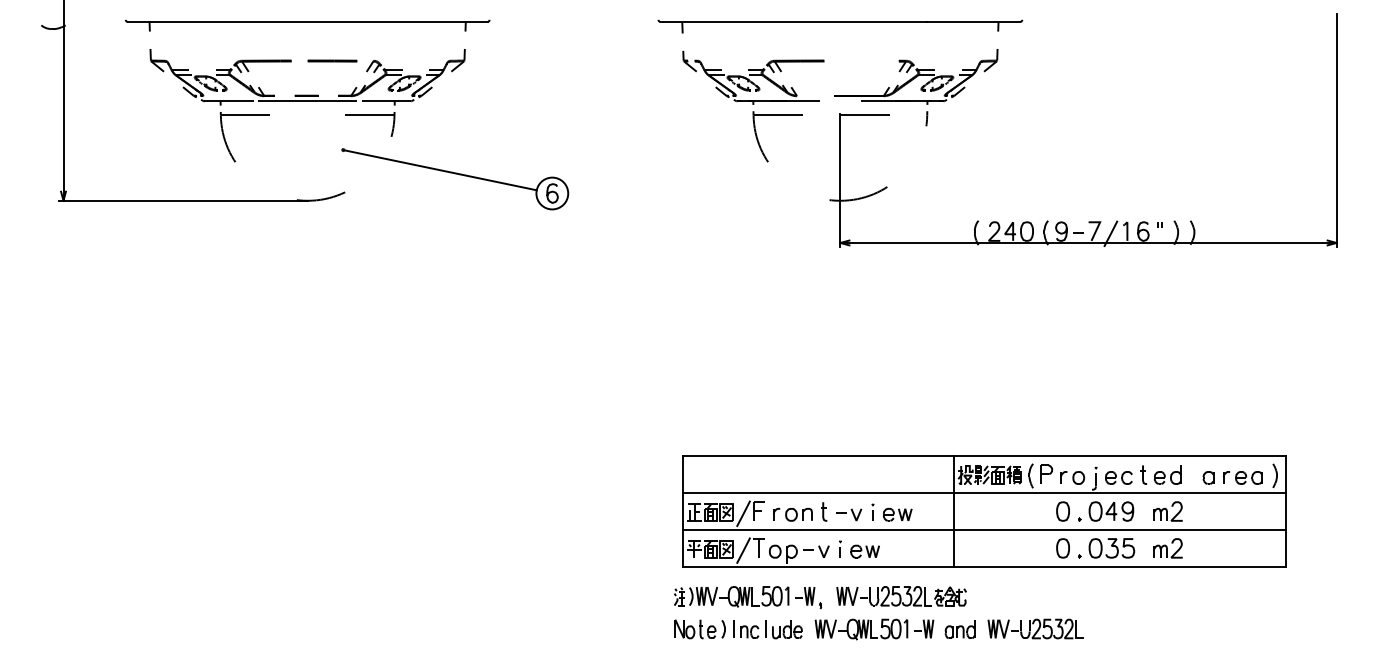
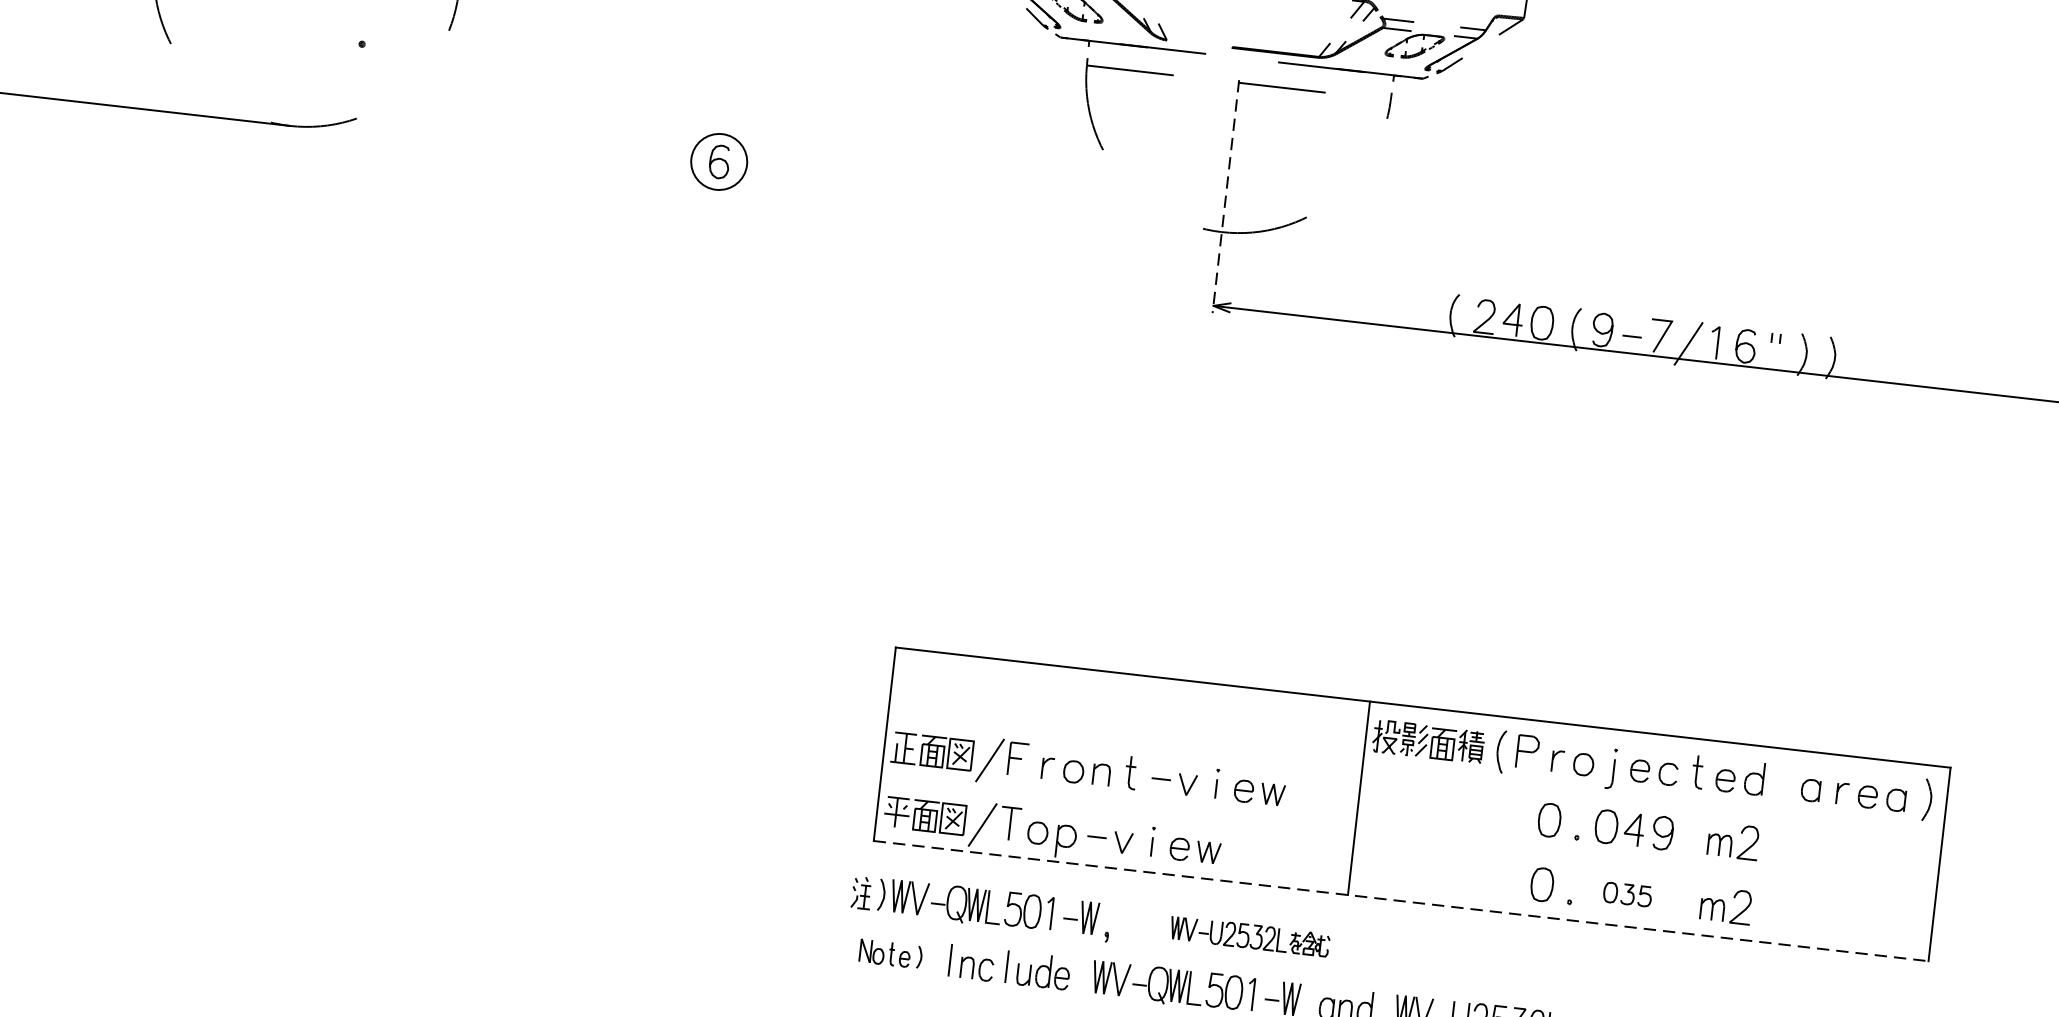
line: (439, 170) -> (526, 99), removed
line: (840, 180) -> (1226, 196), solid -> dashed
line: (984, 492) -> (1415, 771), removed
line: (984, 529) -> (1408, 836), removed
part: (1111, 548) -> (1626, 894), size x0.6
line: (985, 566) -> (1402, 900), solid -> dashed
part: (901, 596) -> (1249, 936), size x0.7
part: (699, 629) -> (889, 954), size x0.7

